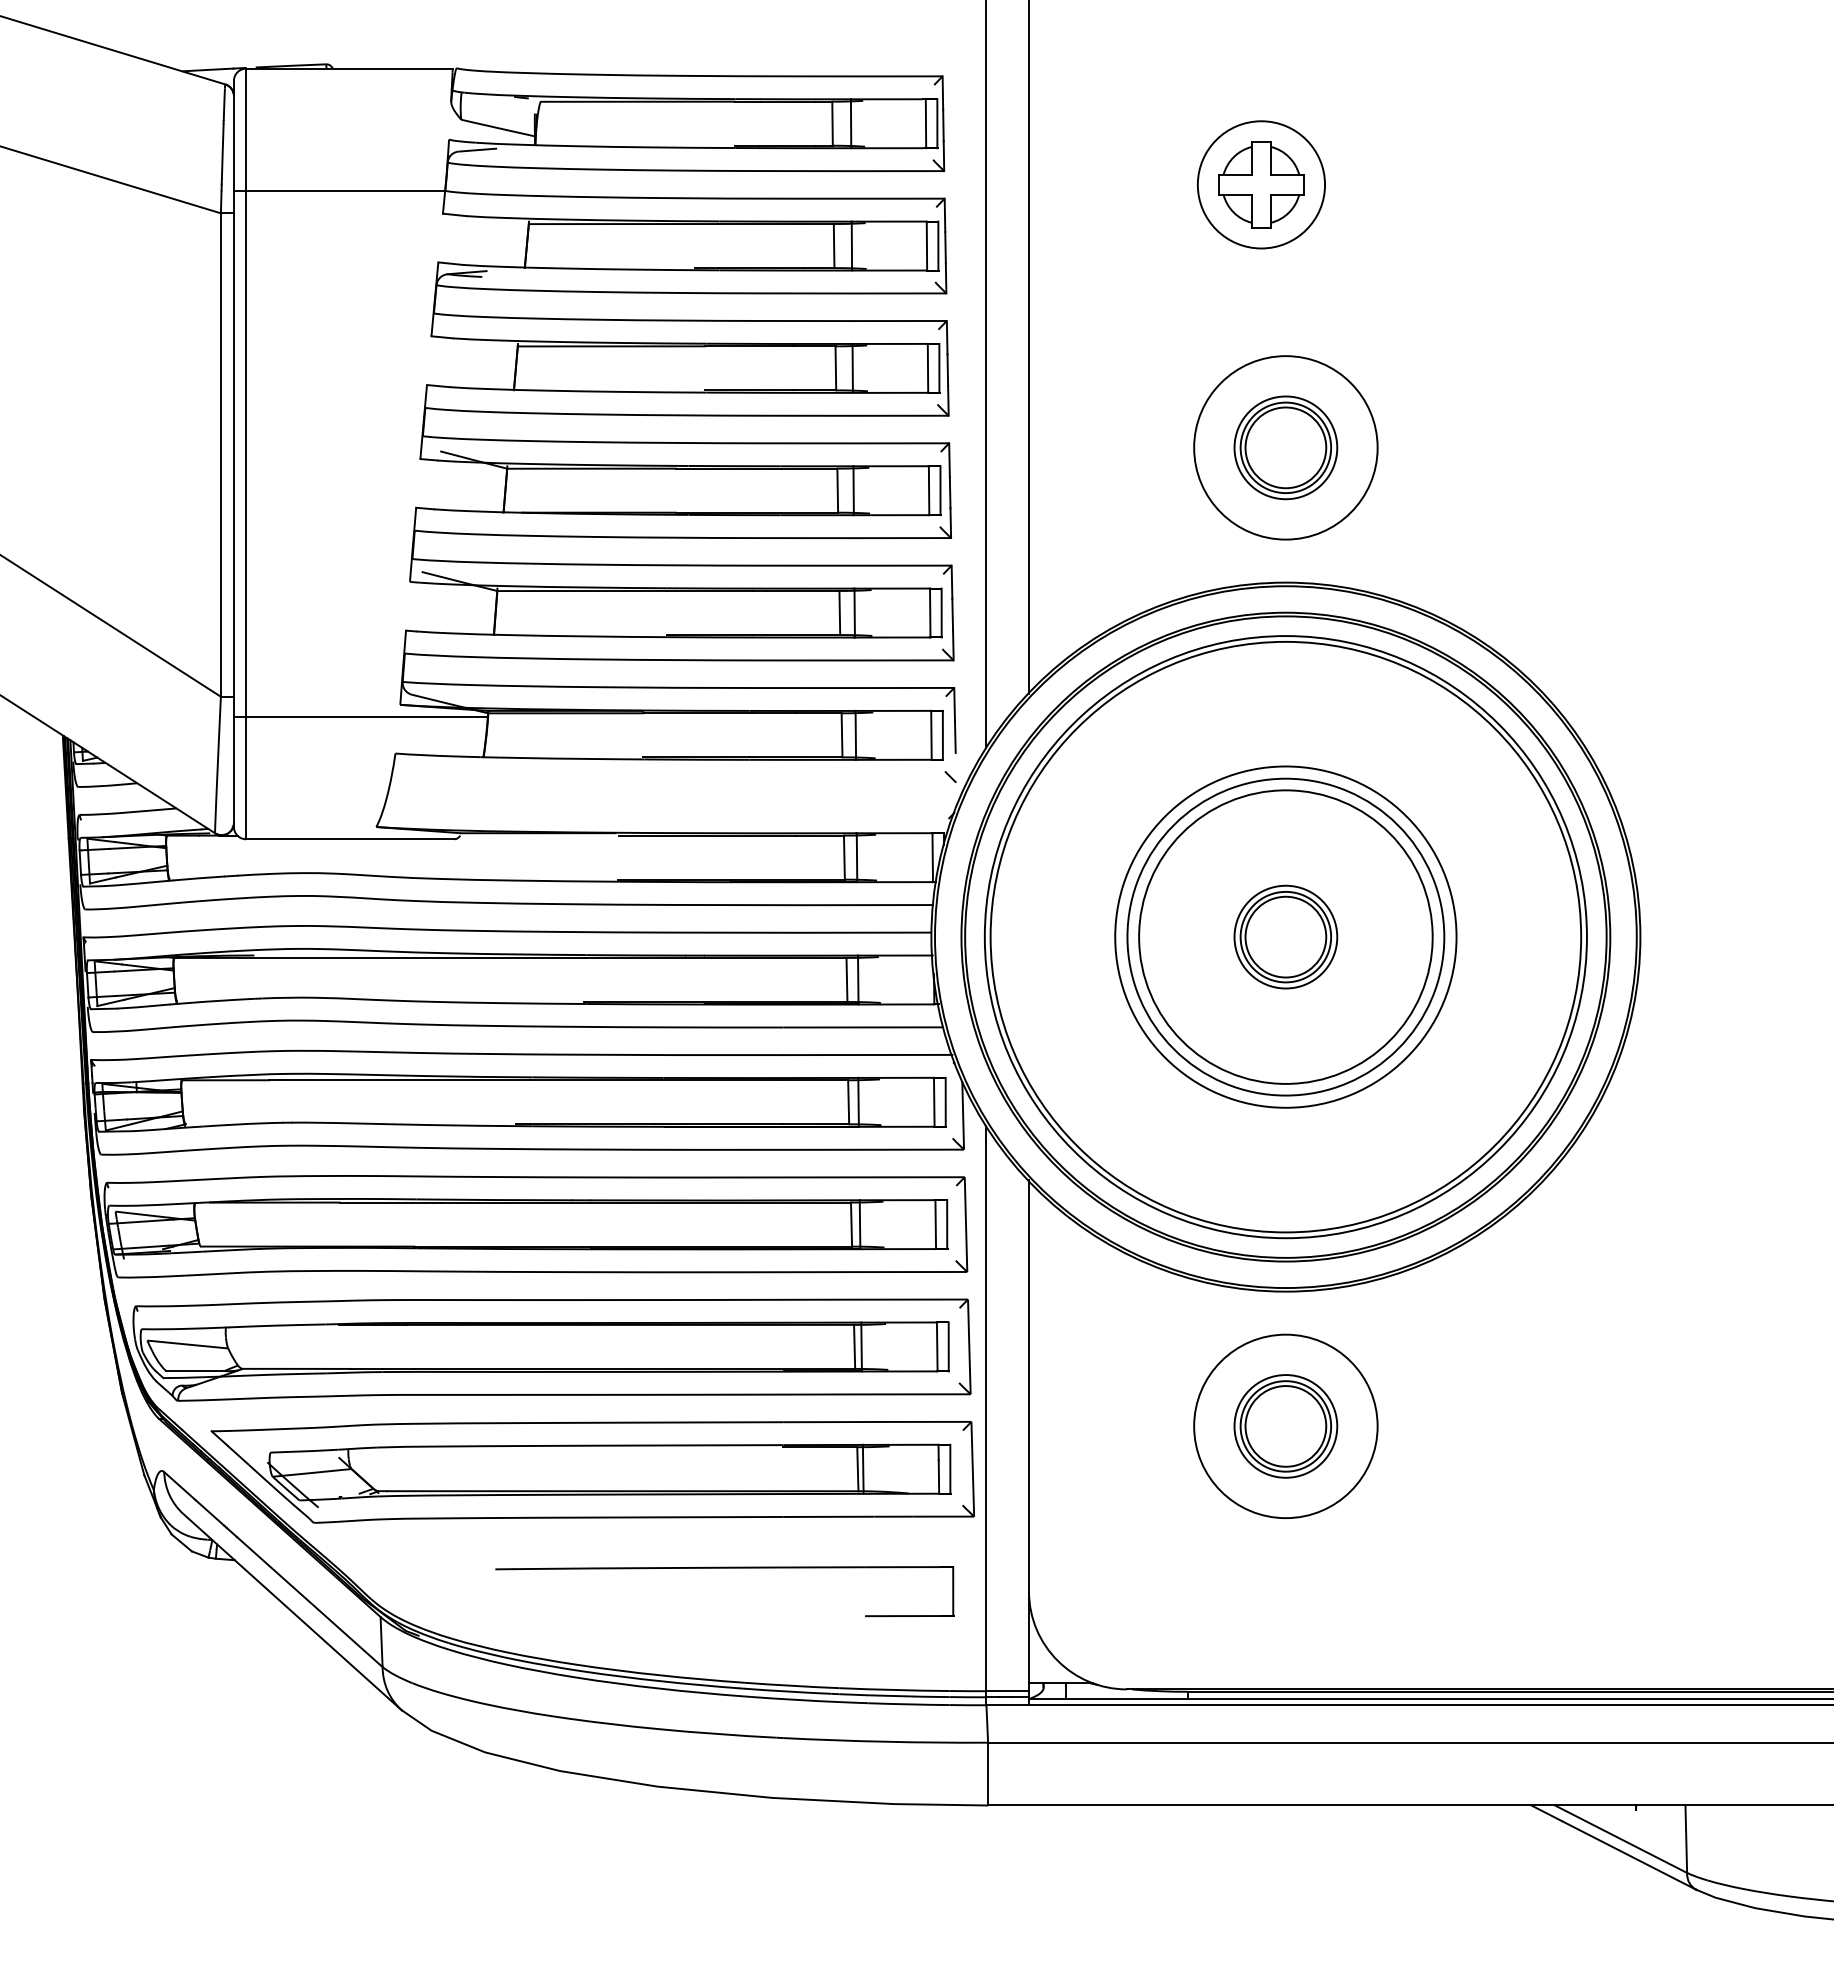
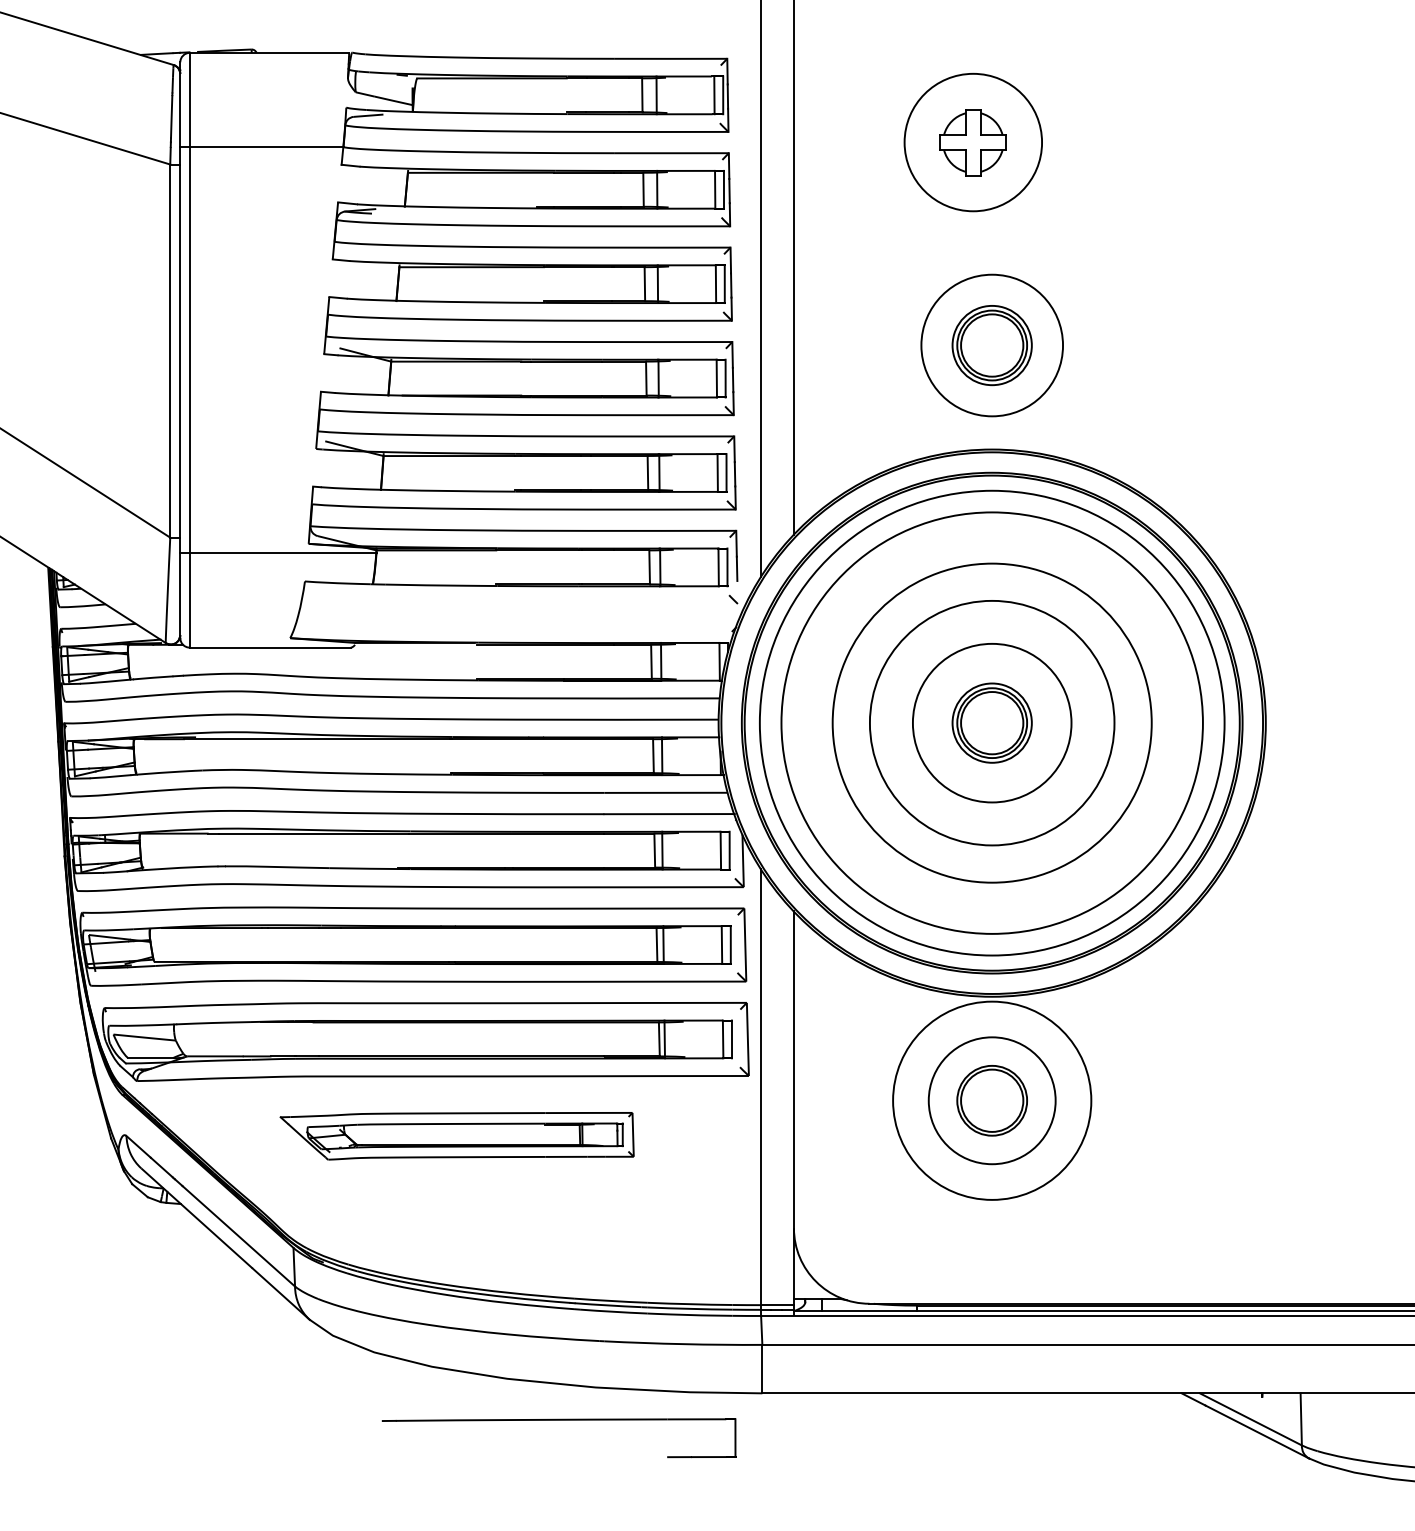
circle: (1261, 184) -> (973, 142), size x1.4
circle: (1285, 936) -> (991, 722), size x0.7
circle: (1285, 936) -> (991, 722), size x0.7
circle: (1285, 936) -> (991, 722), size x1.6
circle: (1285, 1426) -> (991, 1100), size x1.4
circle: (1285, 1426) -> (991, 1100), size x1.6
part: (592, 1472) -> (457, 1136), size x0.6
part: (724, 1568) -> (558, 1420), moved

